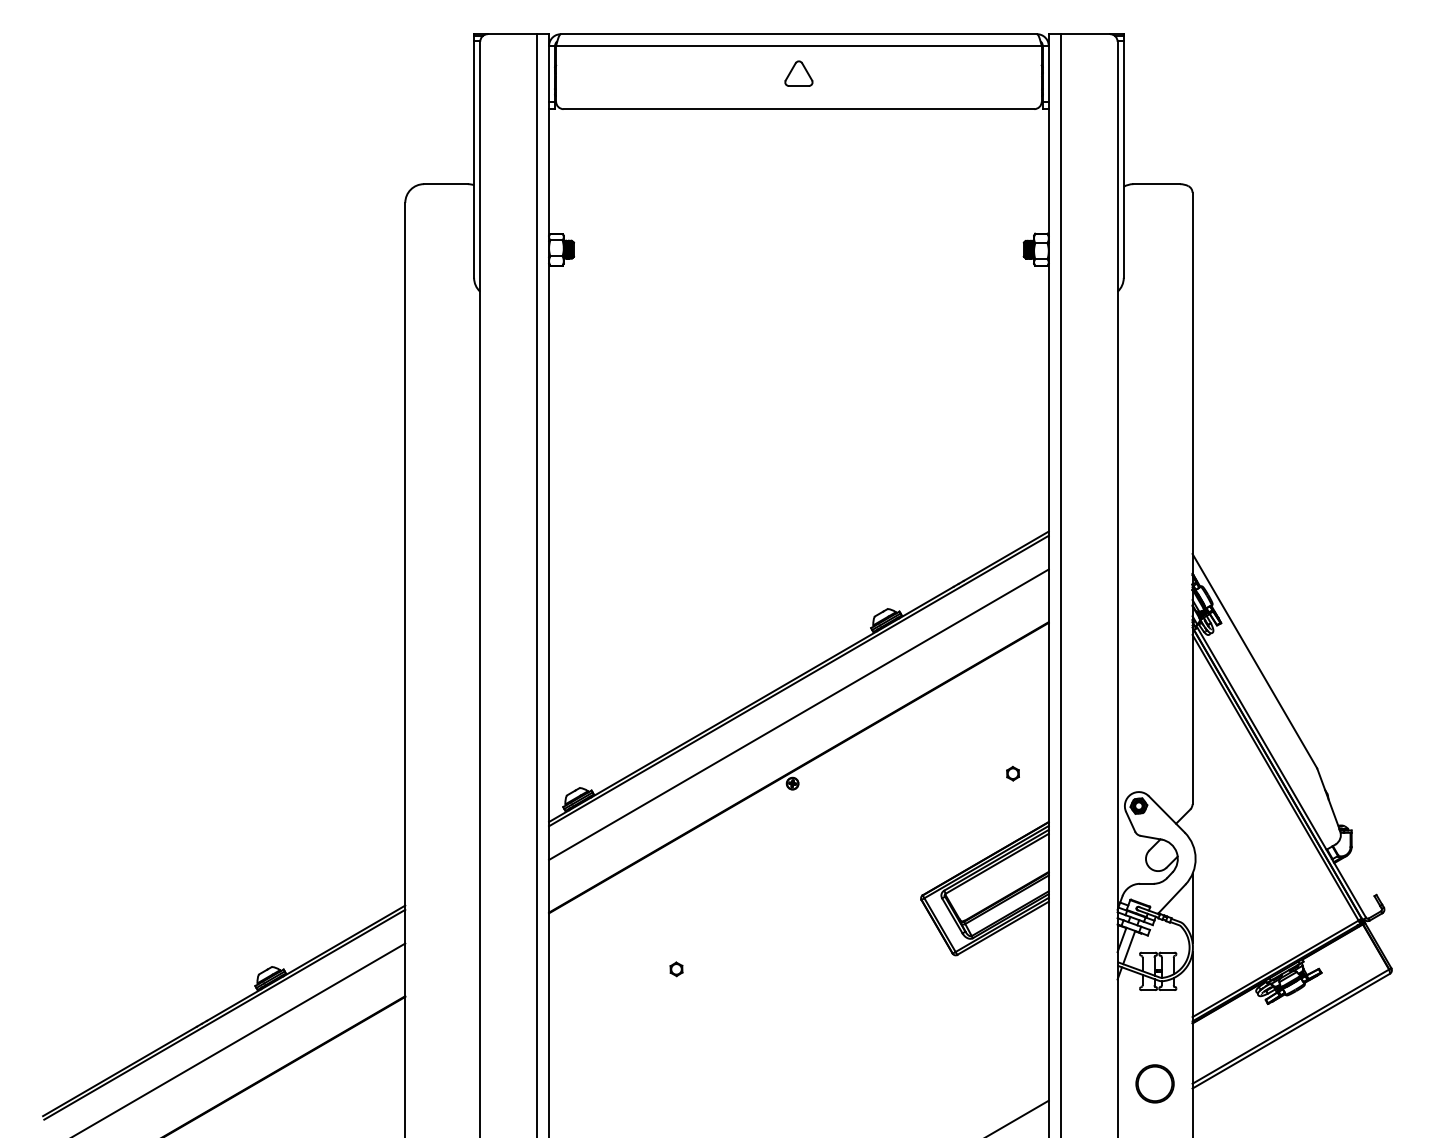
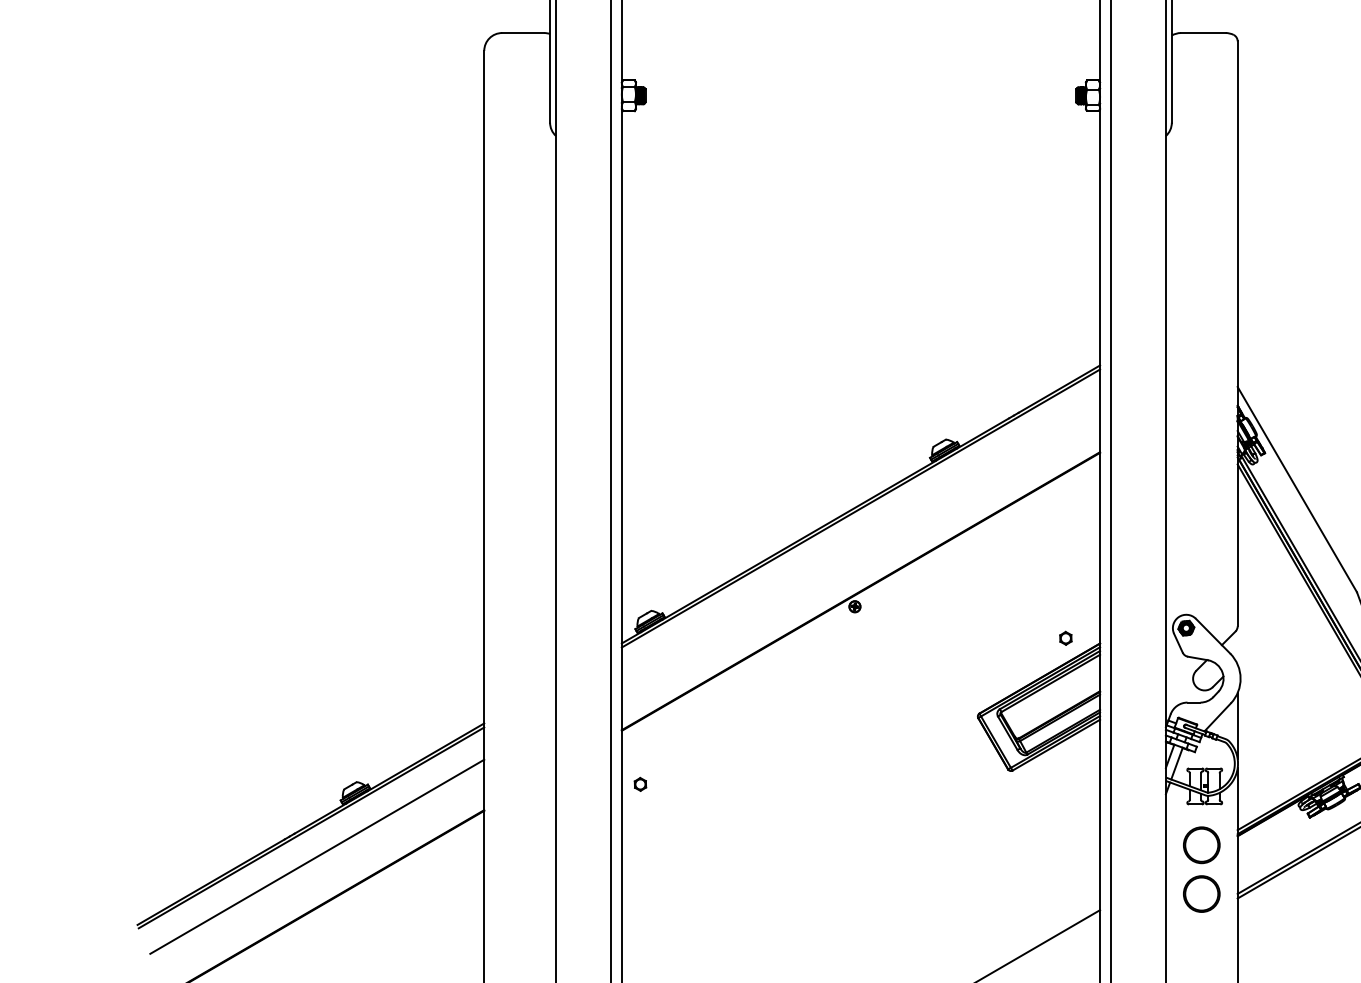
line: (798, 714) -> (860, 540), removed
part: (1012, 773) -> (1065, 638), moved
part: (676, 969) -> (640, 784), moved
circle: (1154, 1032) -> (1201, 844), added

